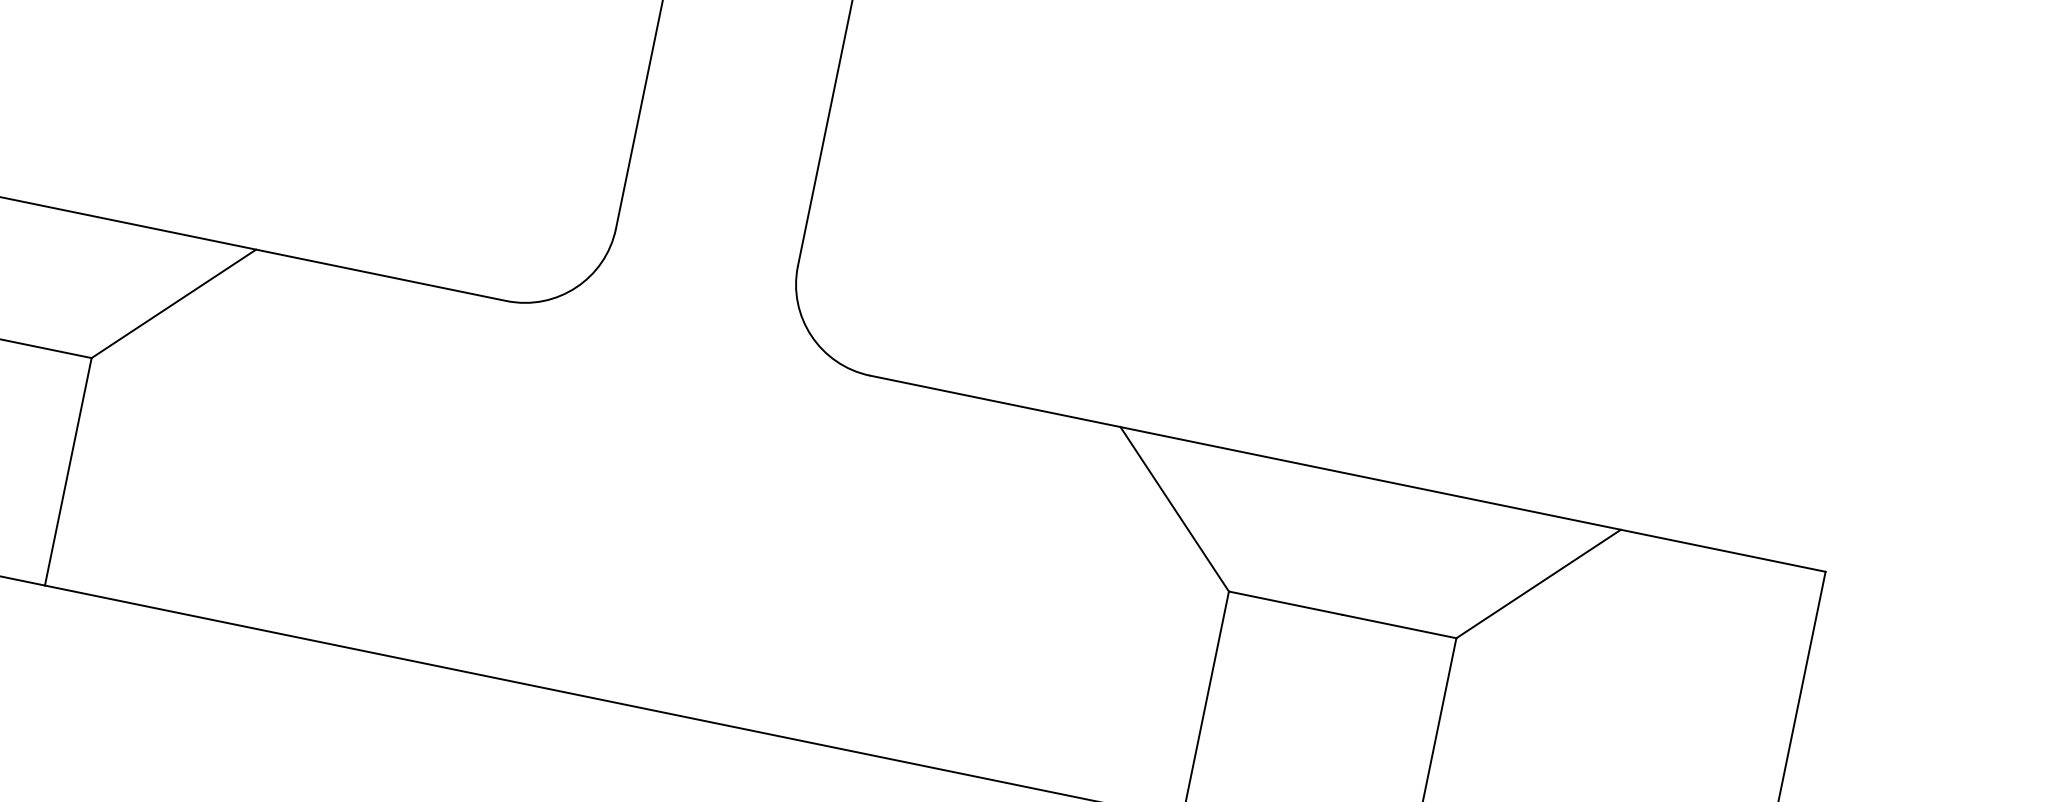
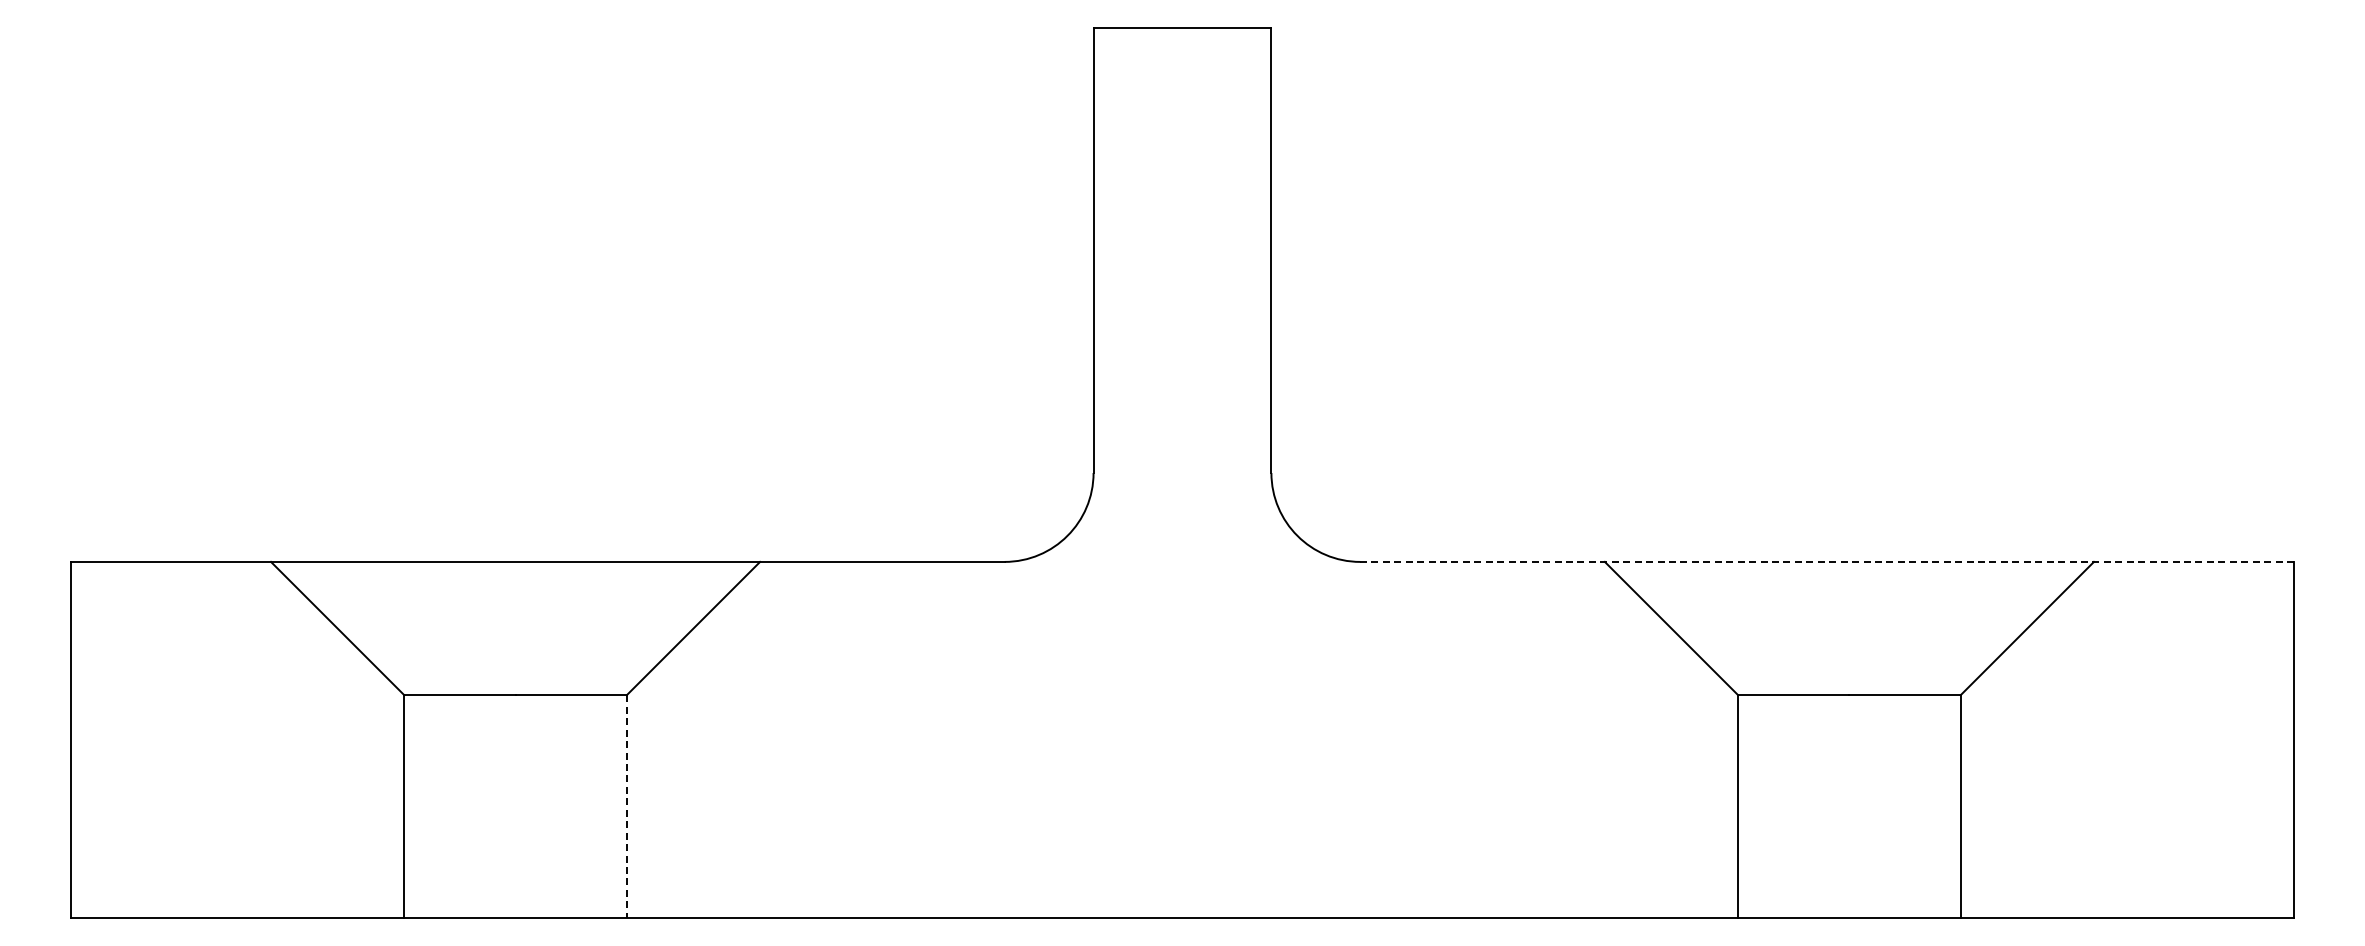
line: (68, 471) -> (626, 806), solid -> dashed
line: (1348, 473) -> (1827, 561), solid -> dashed

